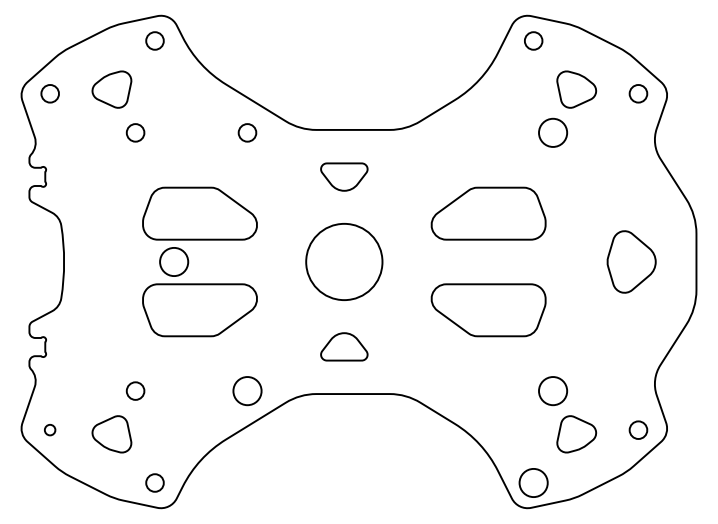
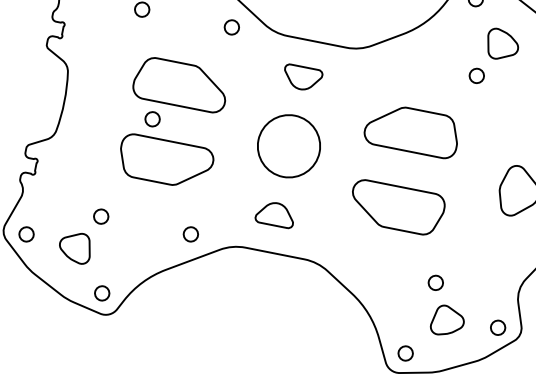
circle: (552, 132) -> (476, 75), size x0.62
circle: (173, 261) -> (152, 118), size x0.62
circle: (247, 390) -> (191, 233), size x0.62
circle: (552, 390) -> (435, 282), size x0.62
circle: (49, 429) -> (26, 233), size x1.67
circle: (533, 482) -> (405, 353), size x0.62

